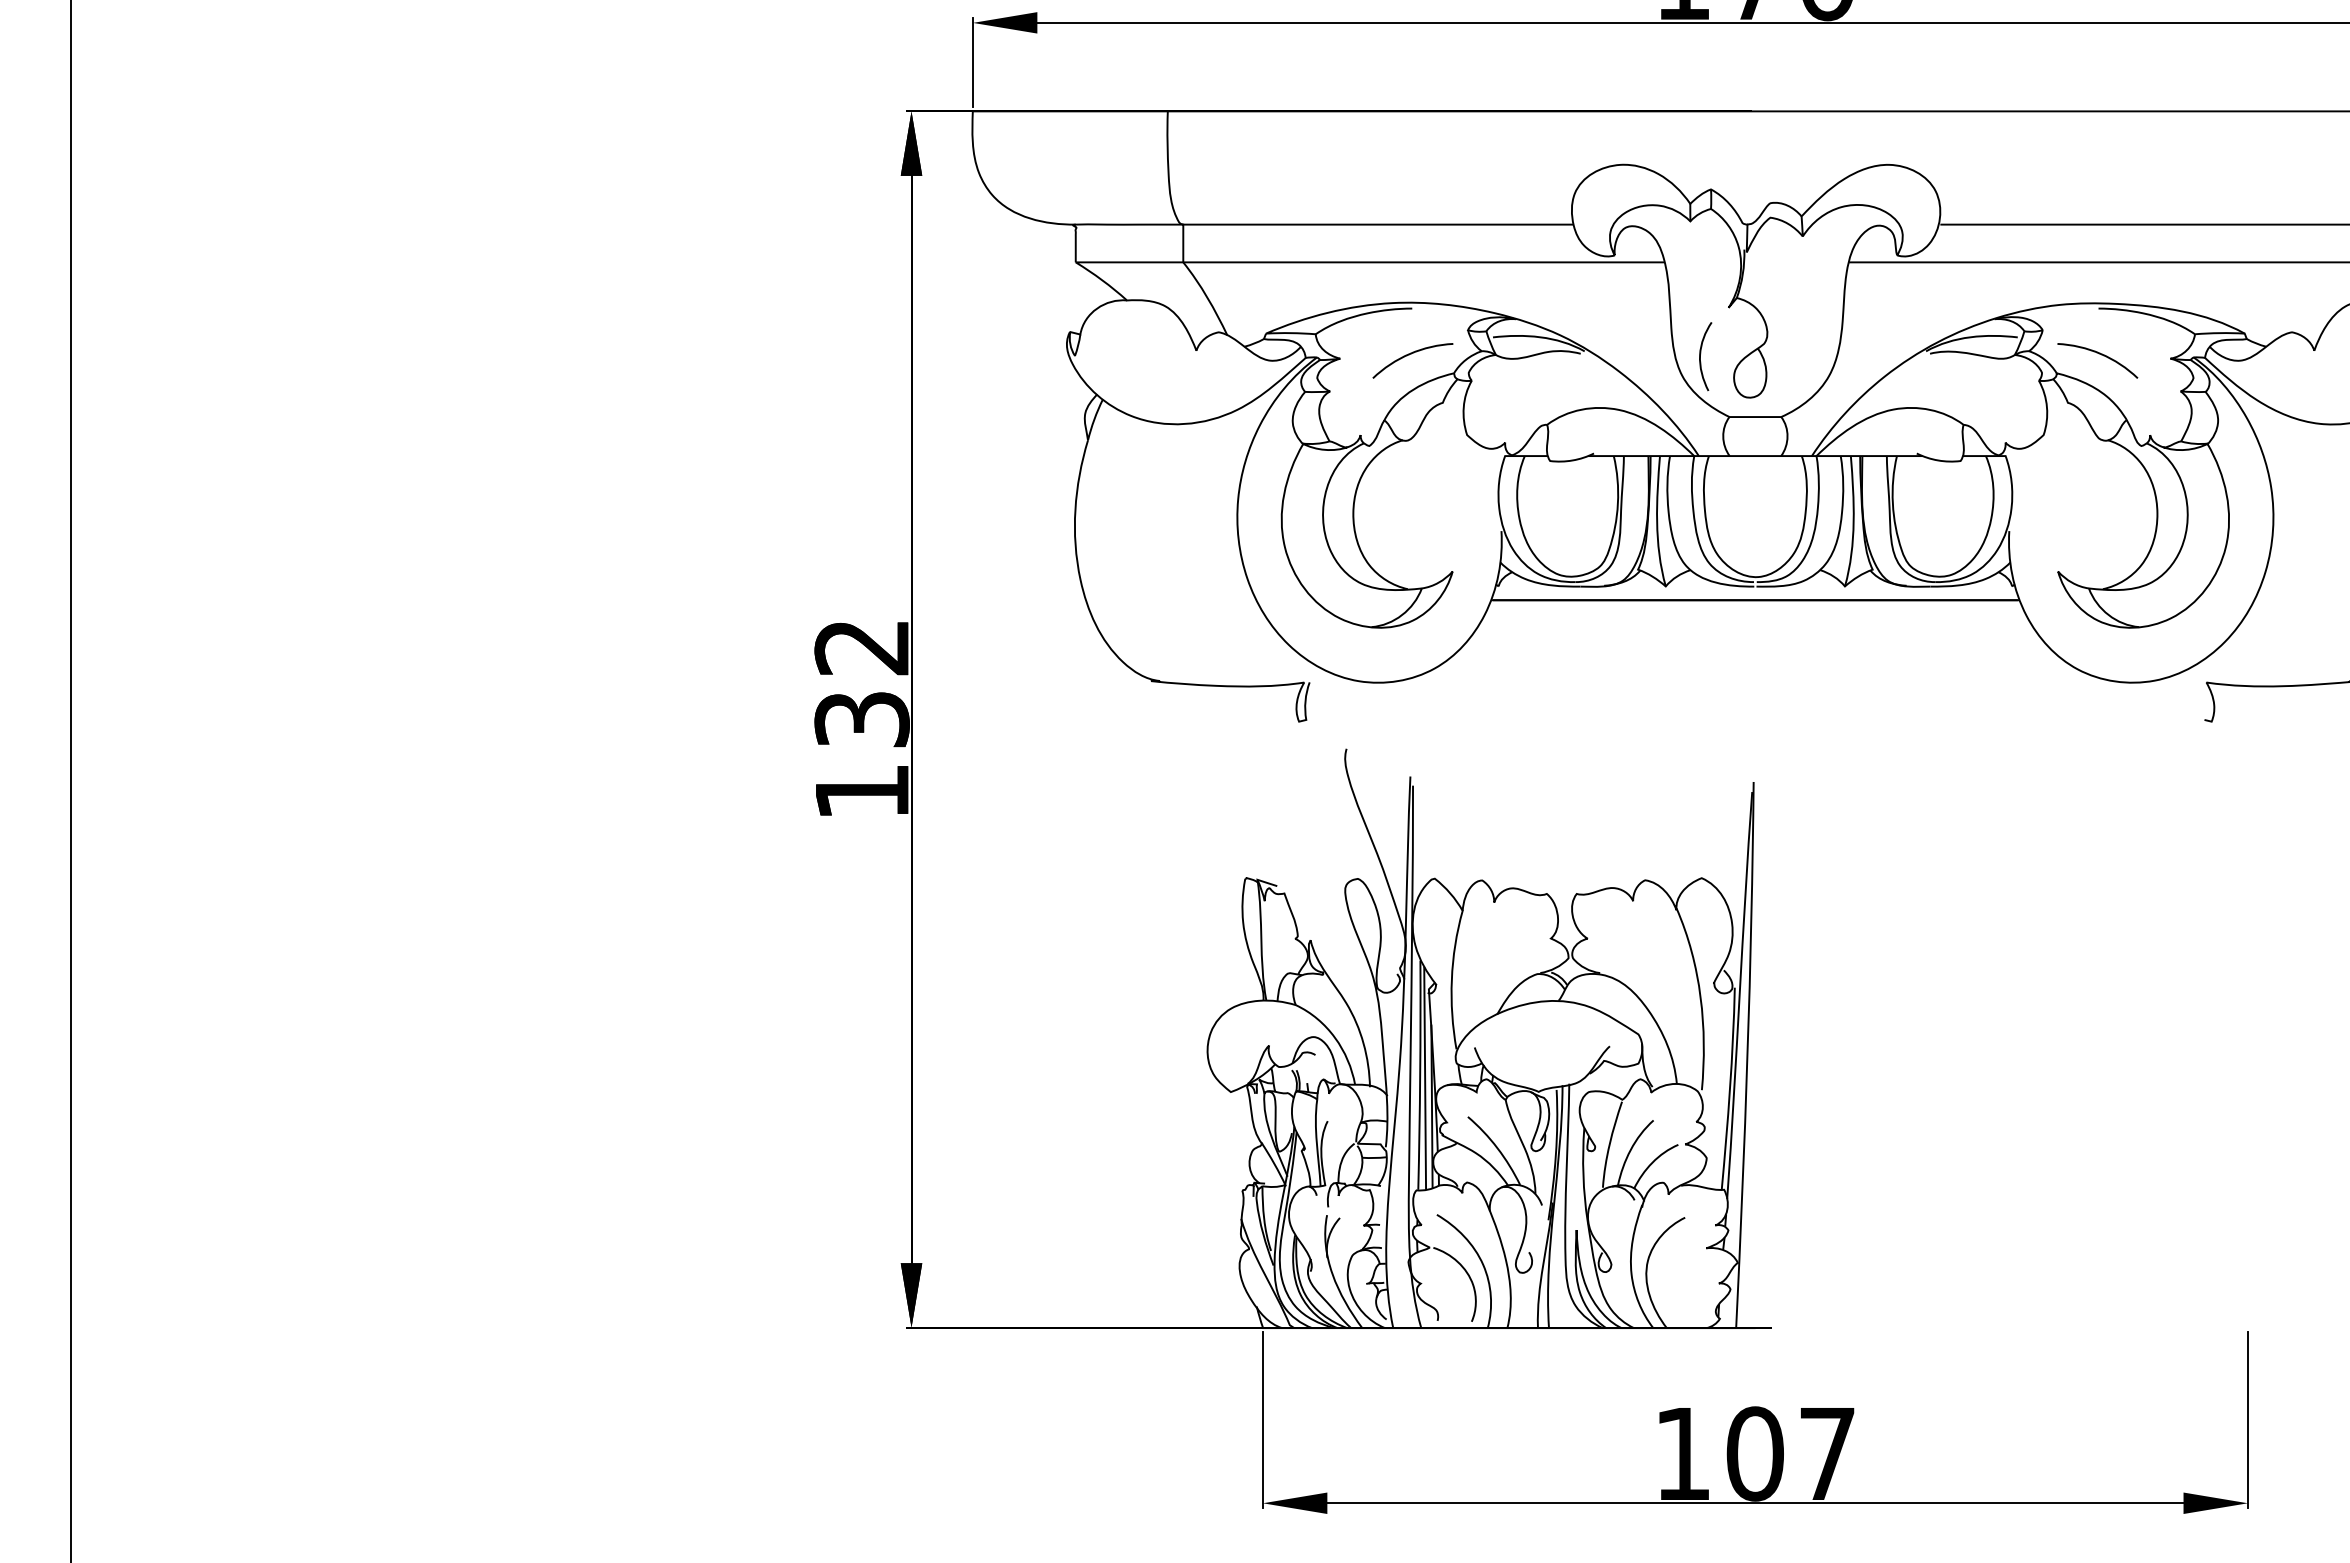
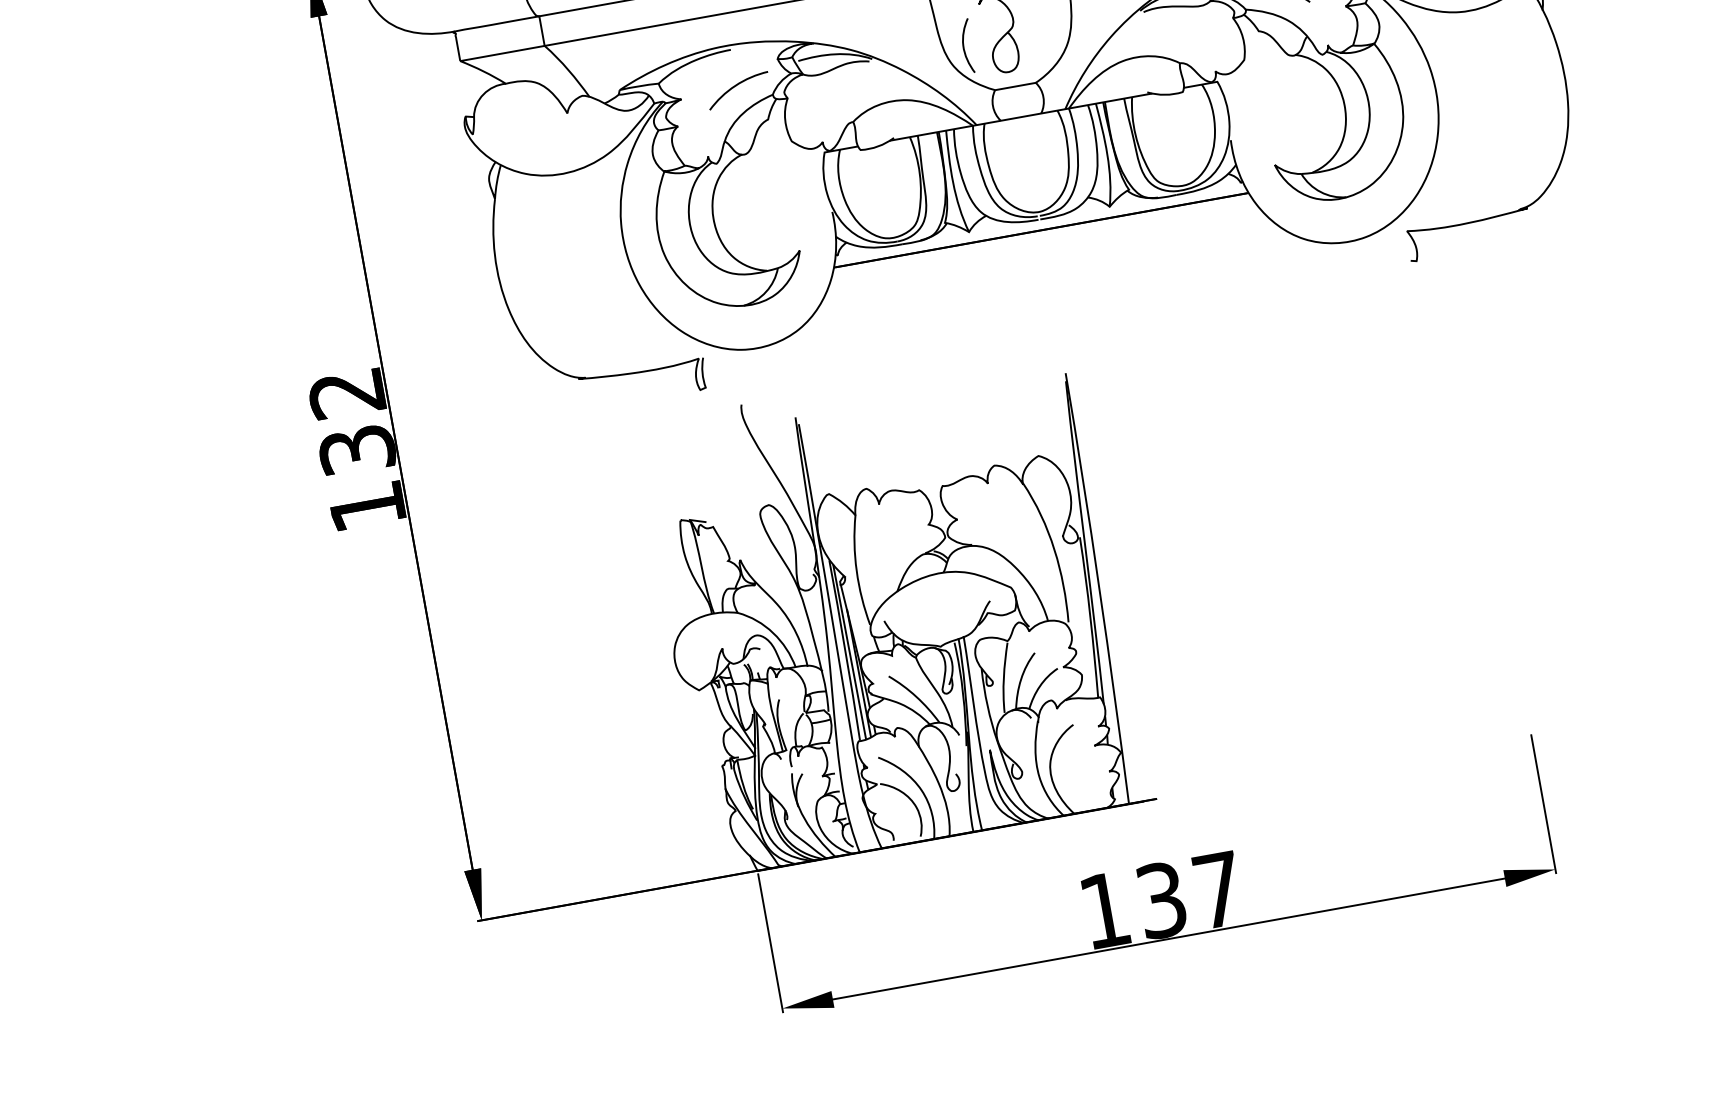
text: (1754, 1453) -> (1161, 900), 107 -> 137

